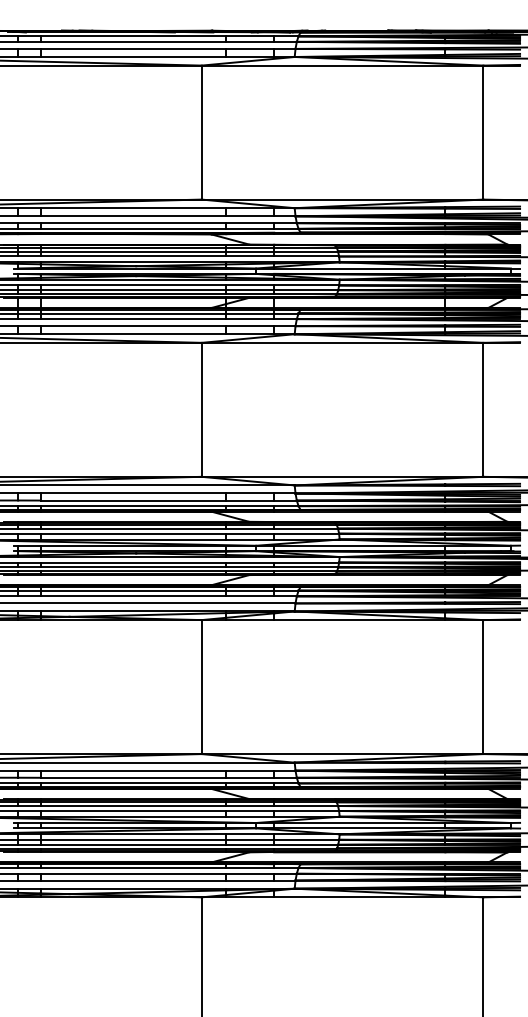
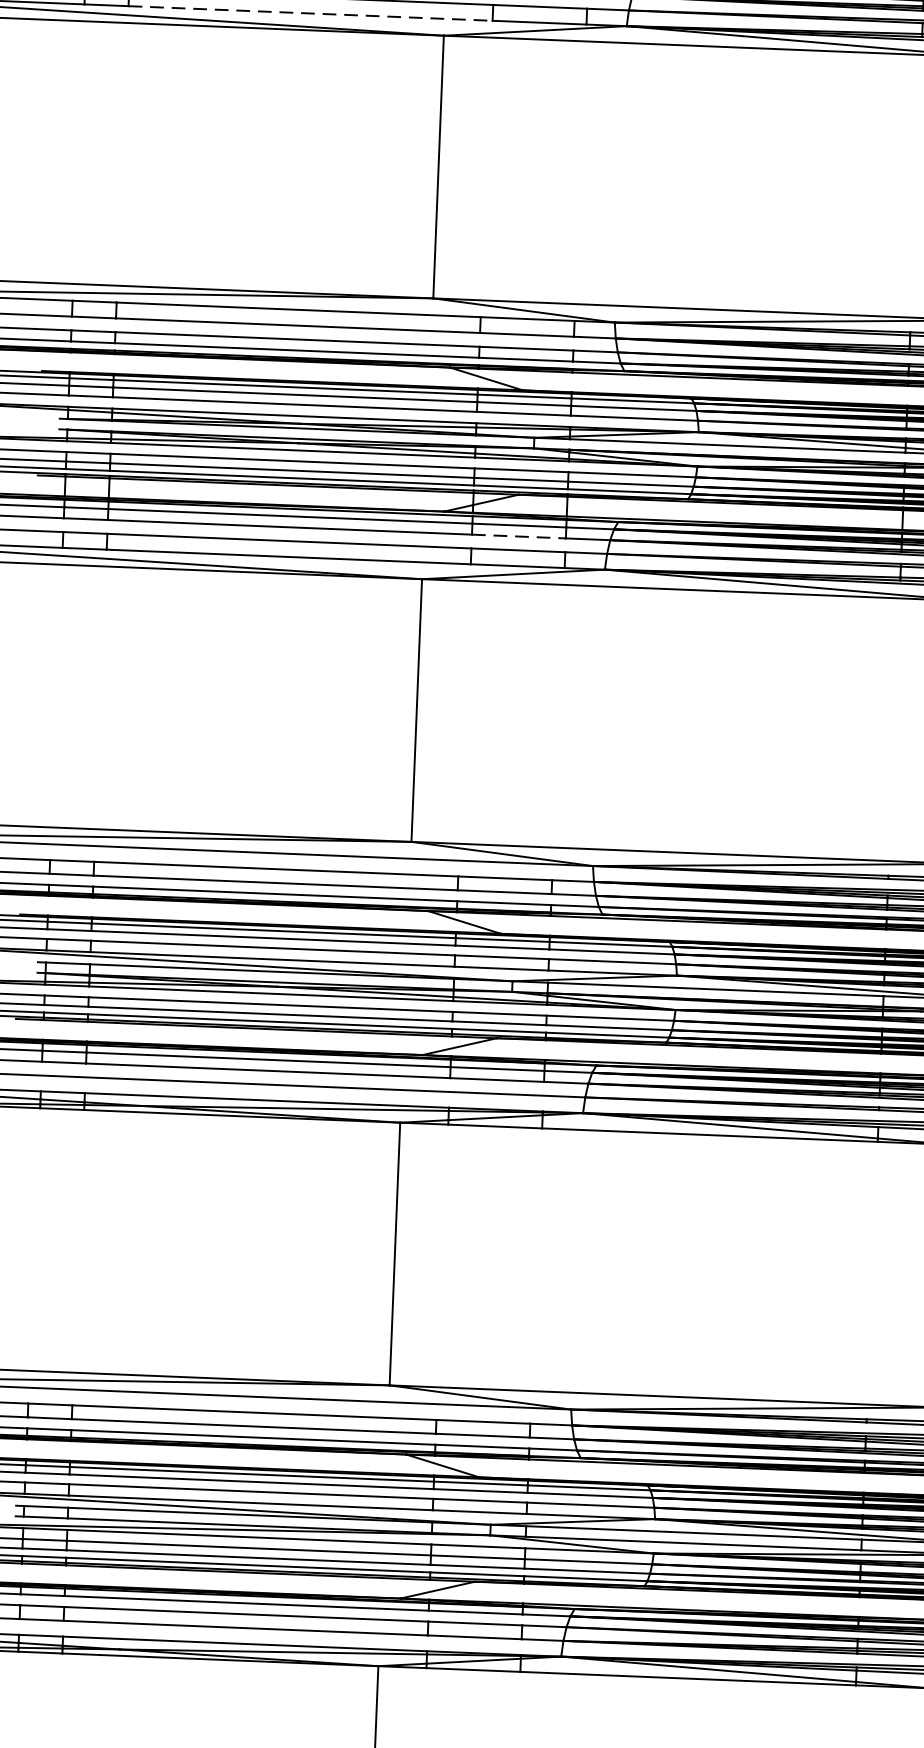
line: (133, 57) -> (310, 14), solid -> dashed
line: (250, 319) -> (519, 537), solid -> dashed

